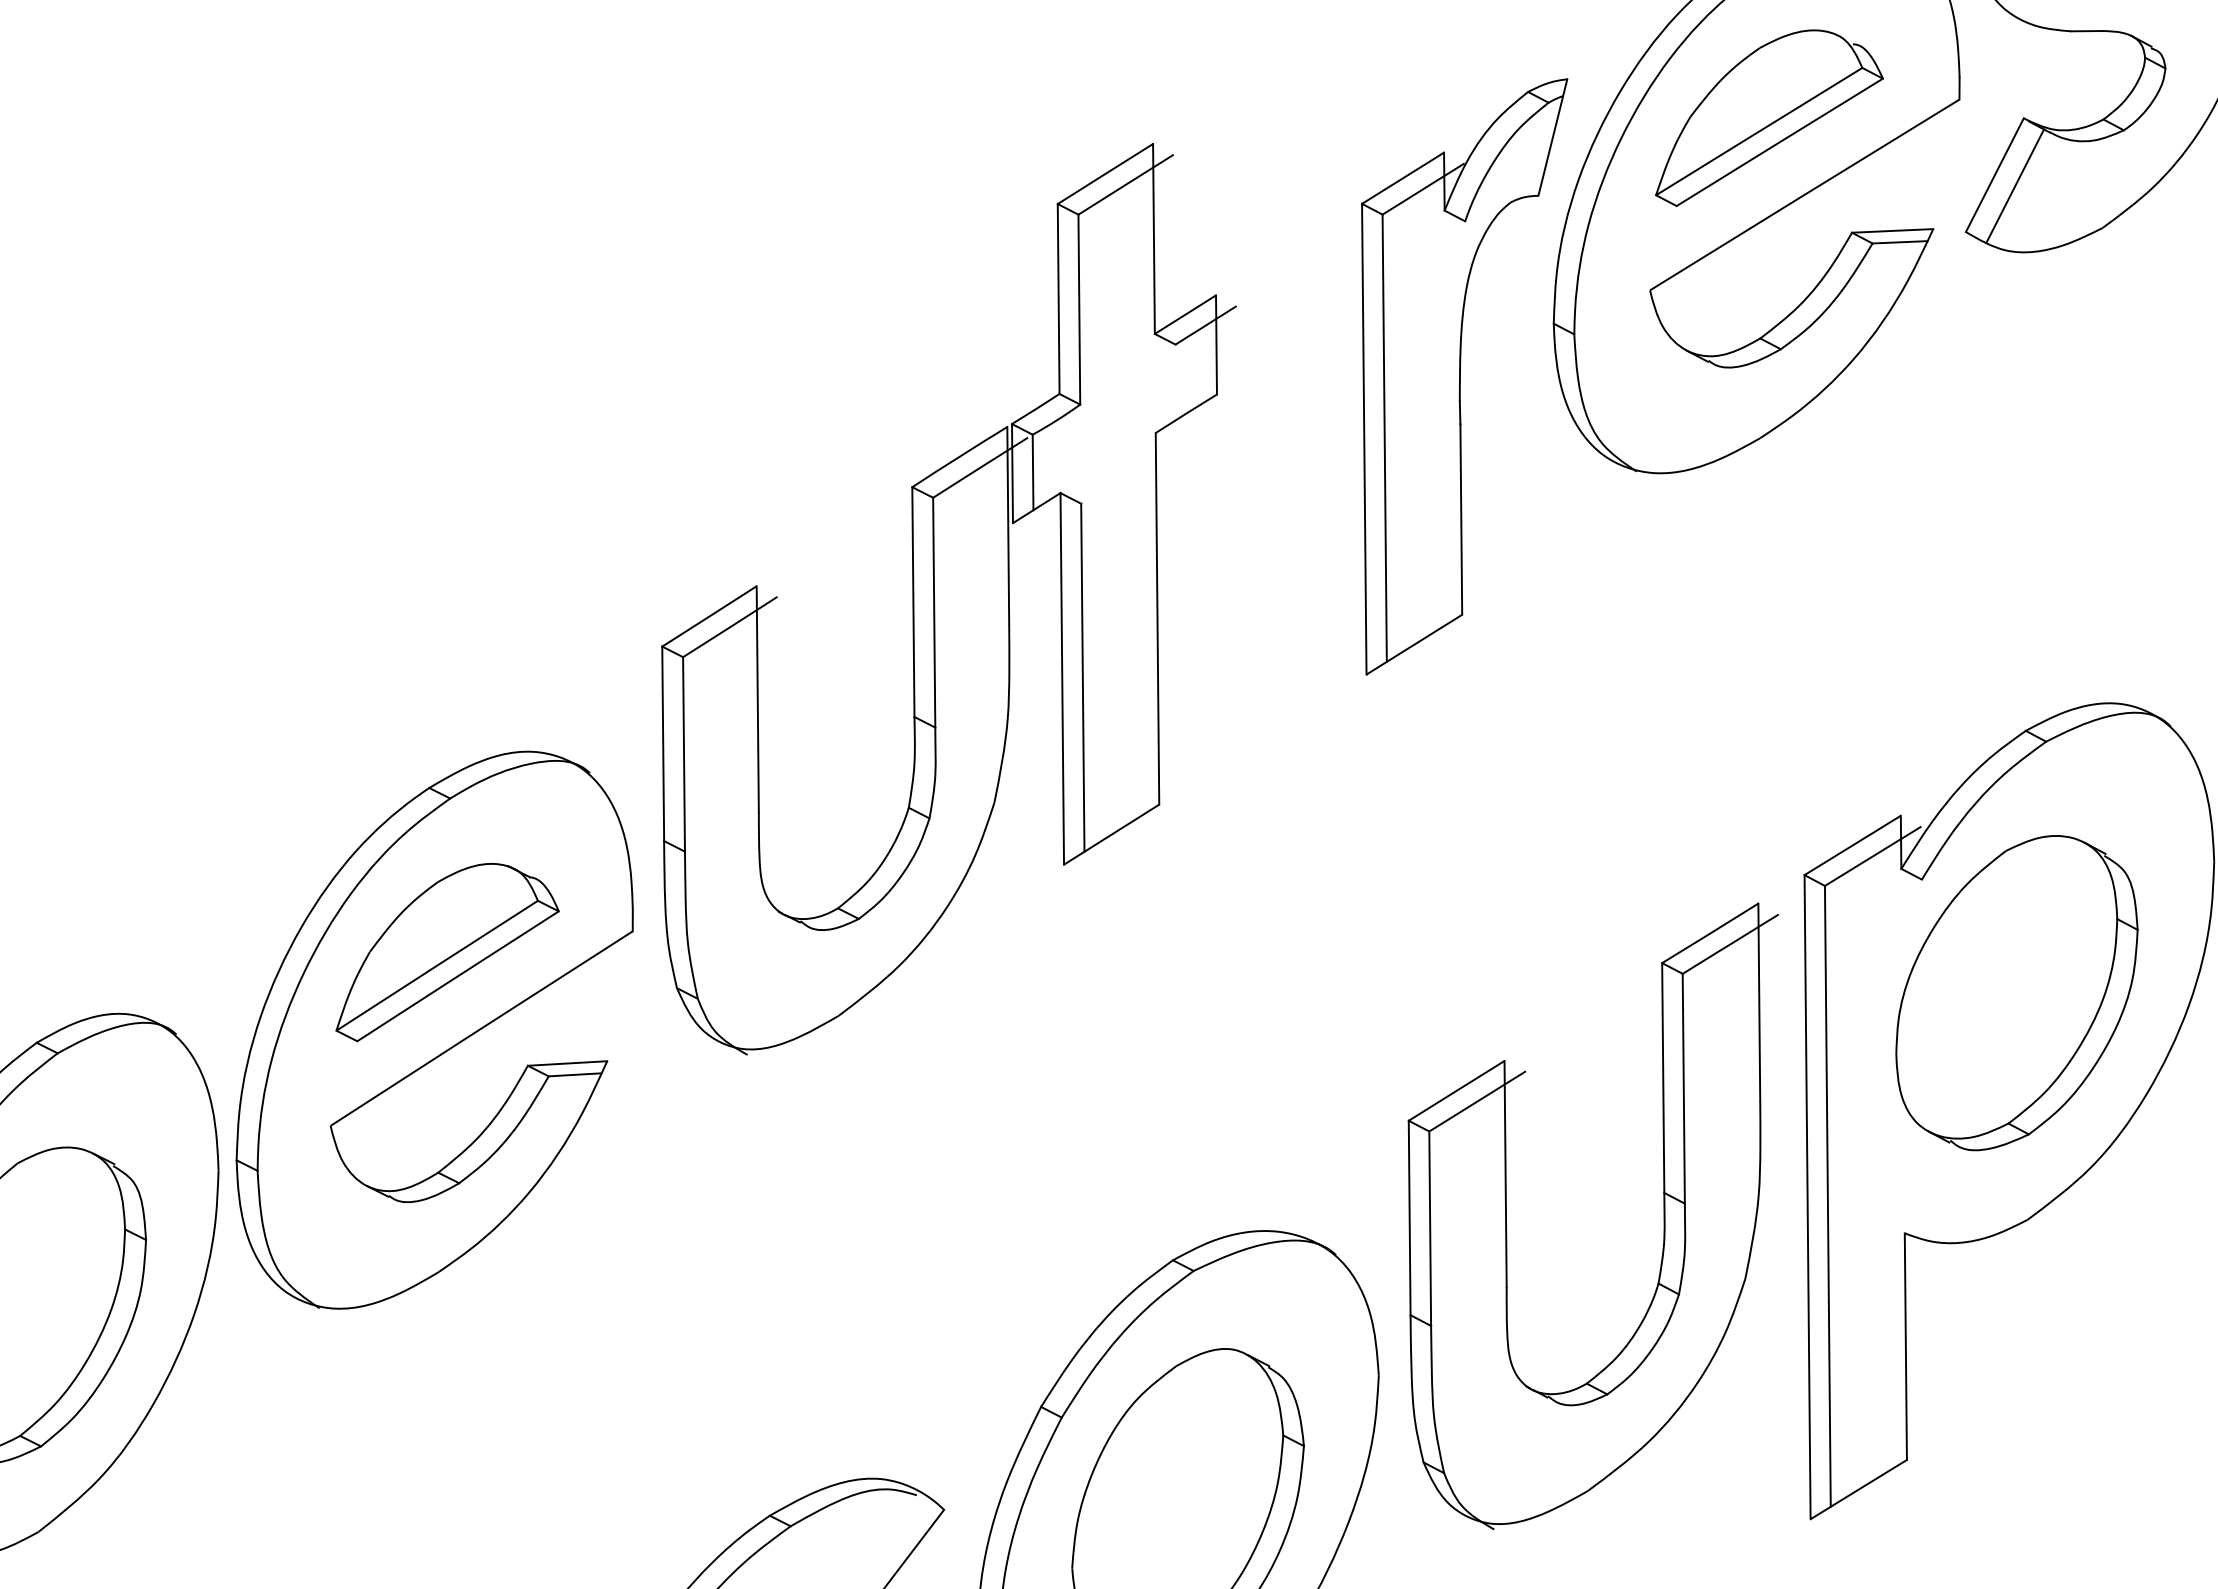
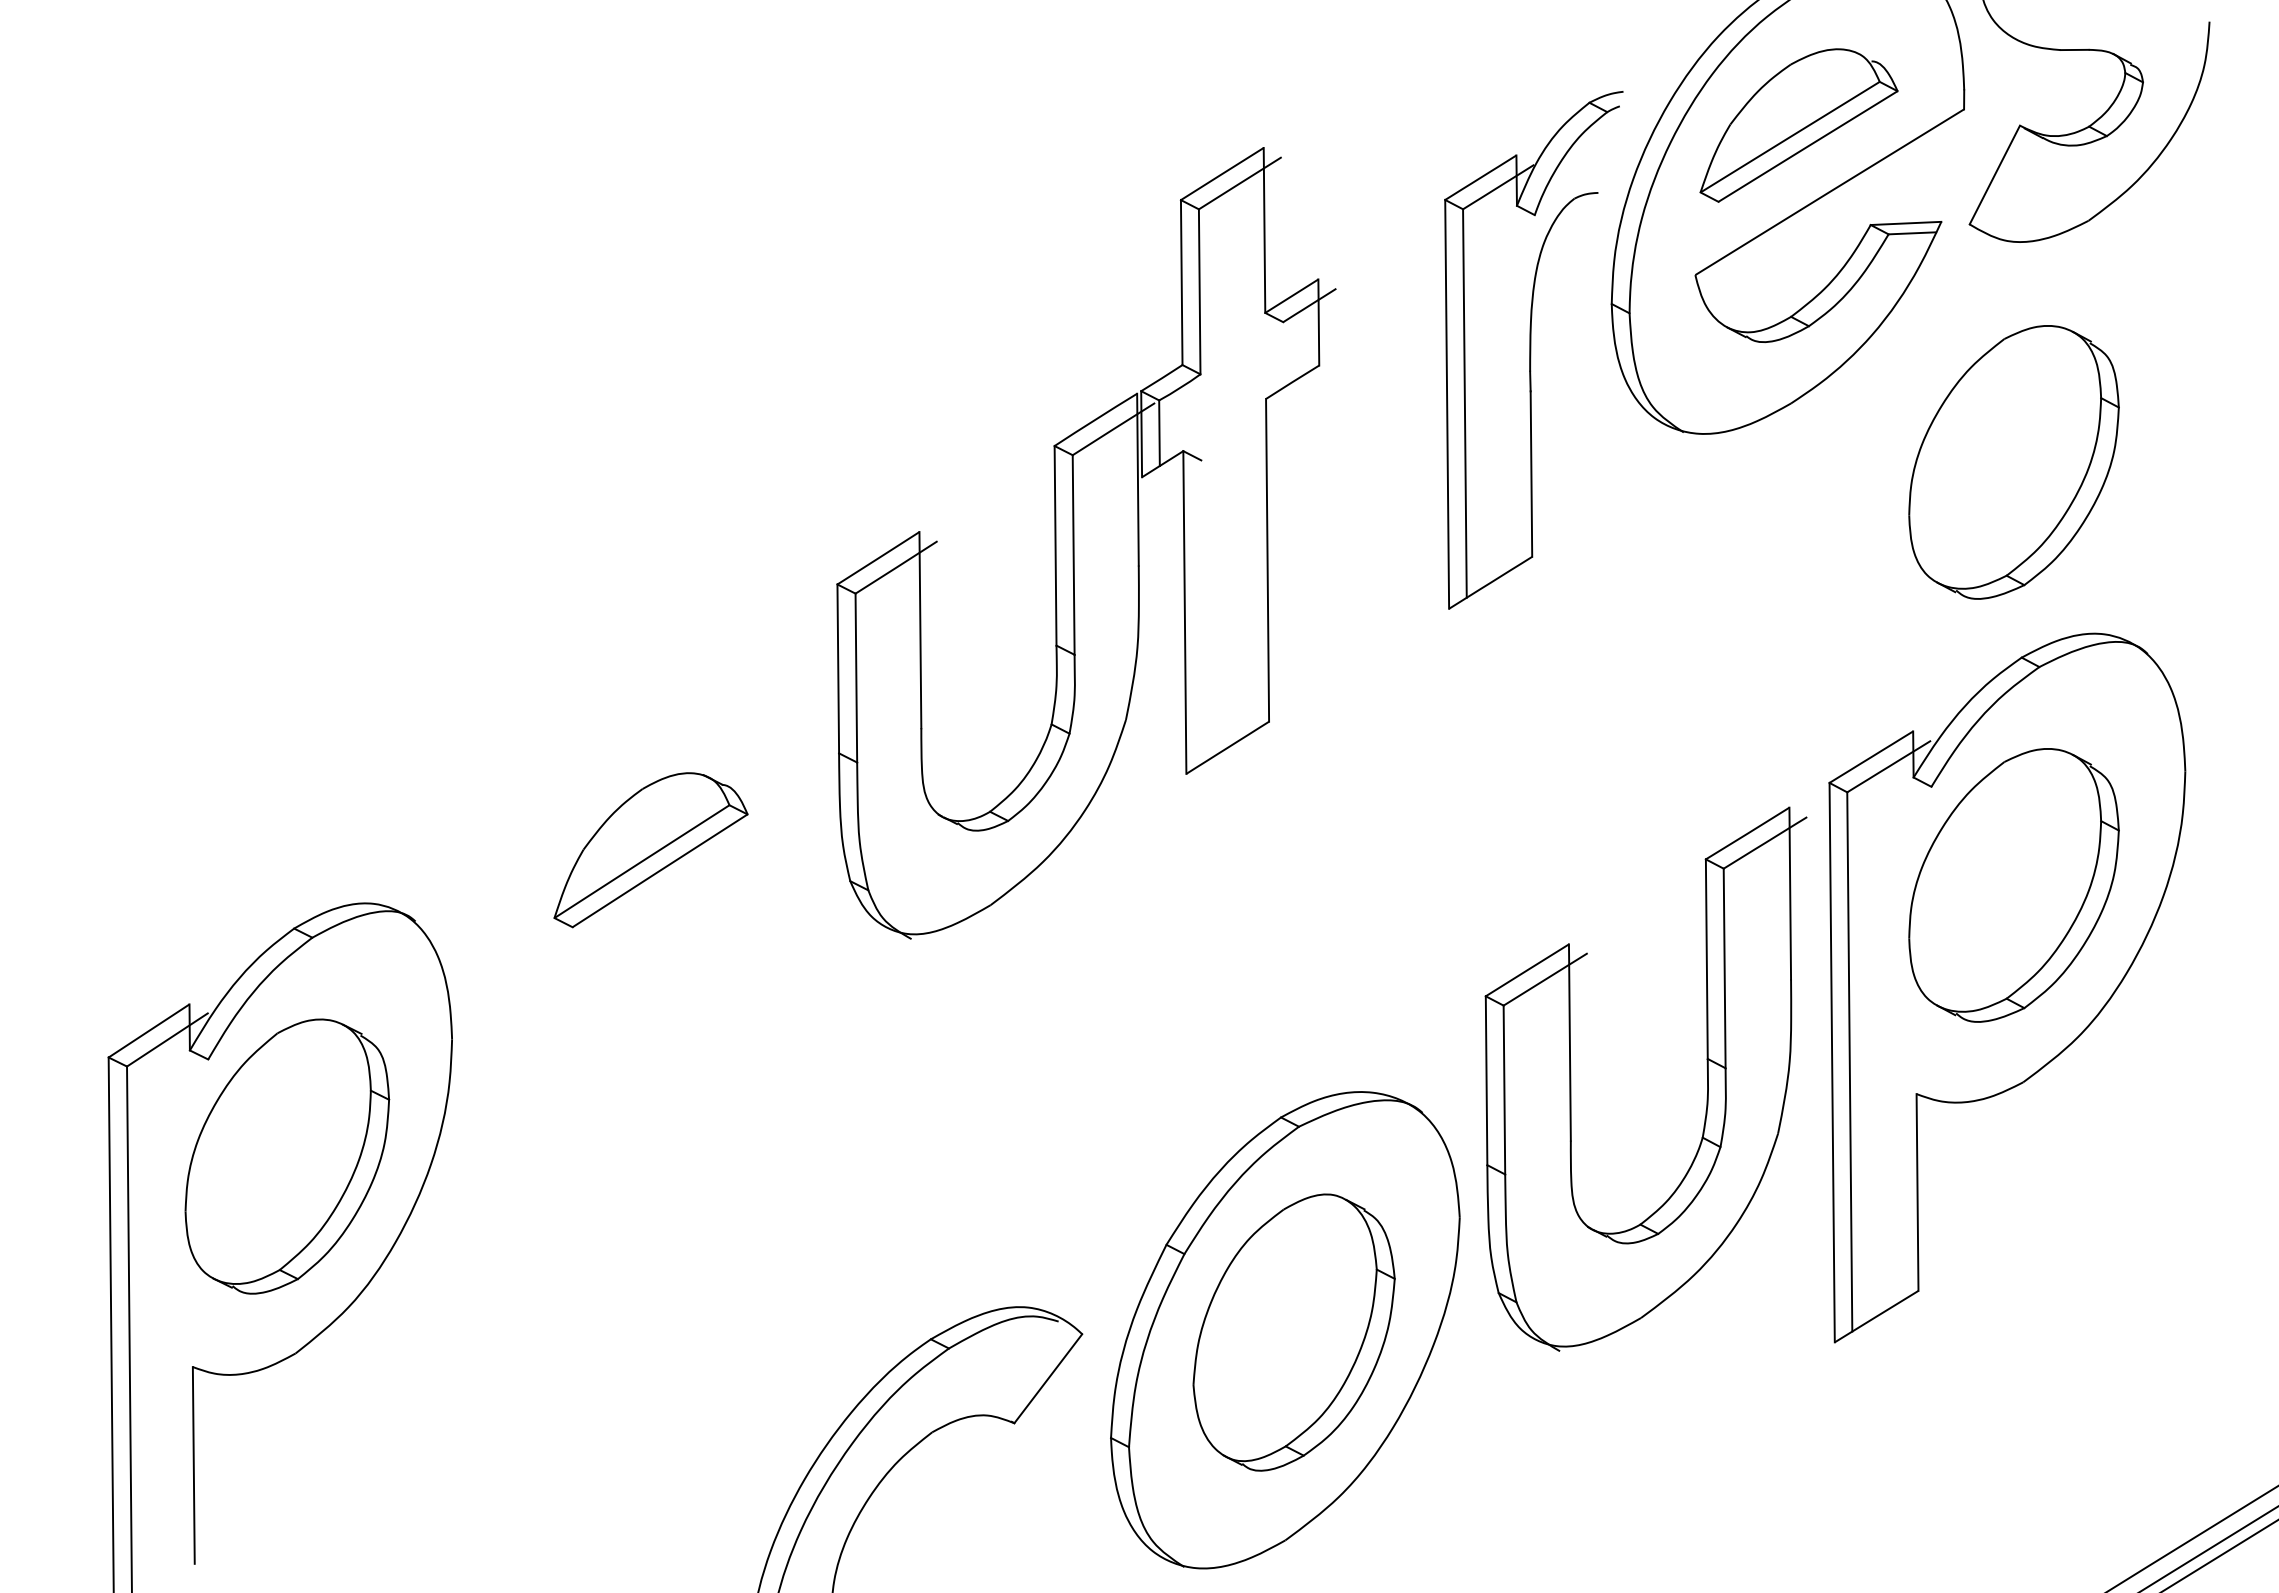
line: (1552, 136) -> (1610, 141), removed
line: (2015, 186) -> (2012, 184), removed
part: (2016, 506) -> (2013, 462), added
line: (1082, 677) -> (1202, 611), removed
part: (434, 1030) -> (639, 917), removed

